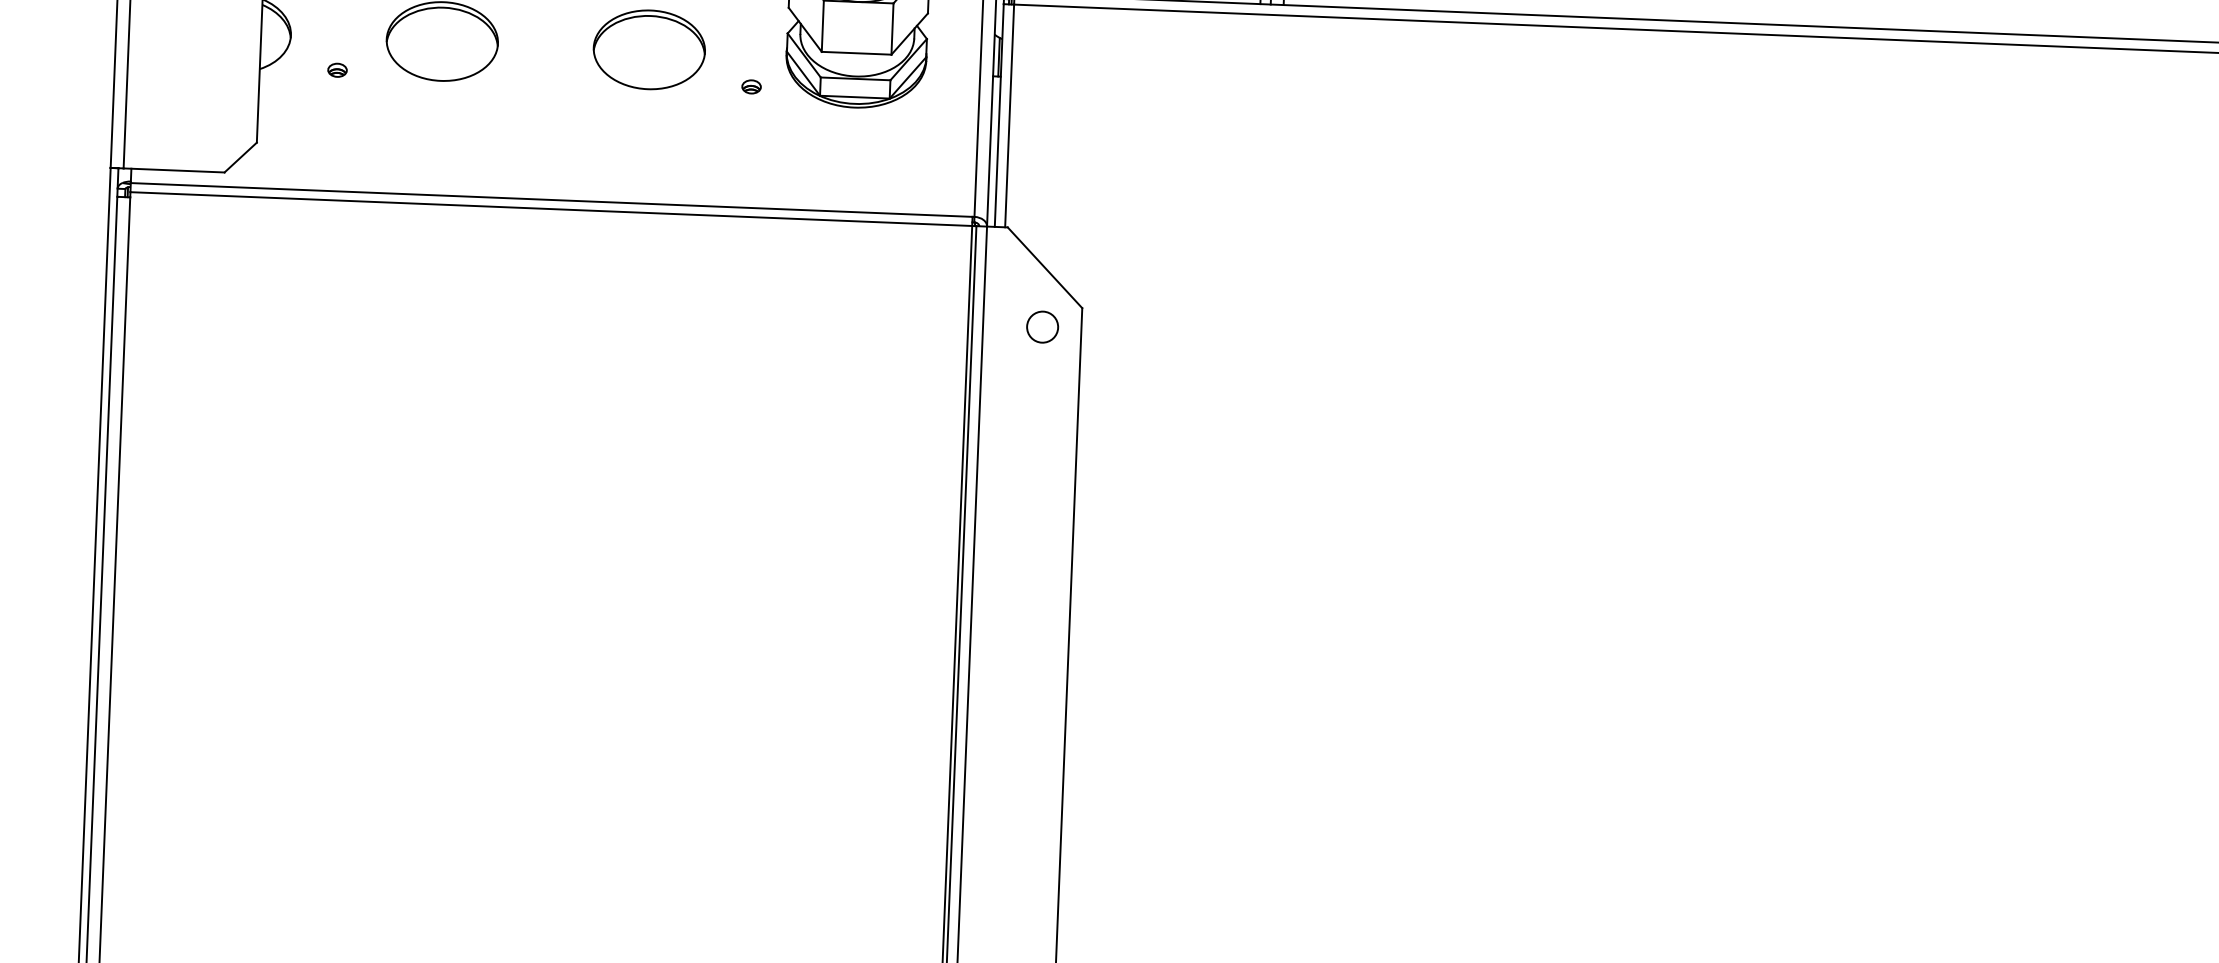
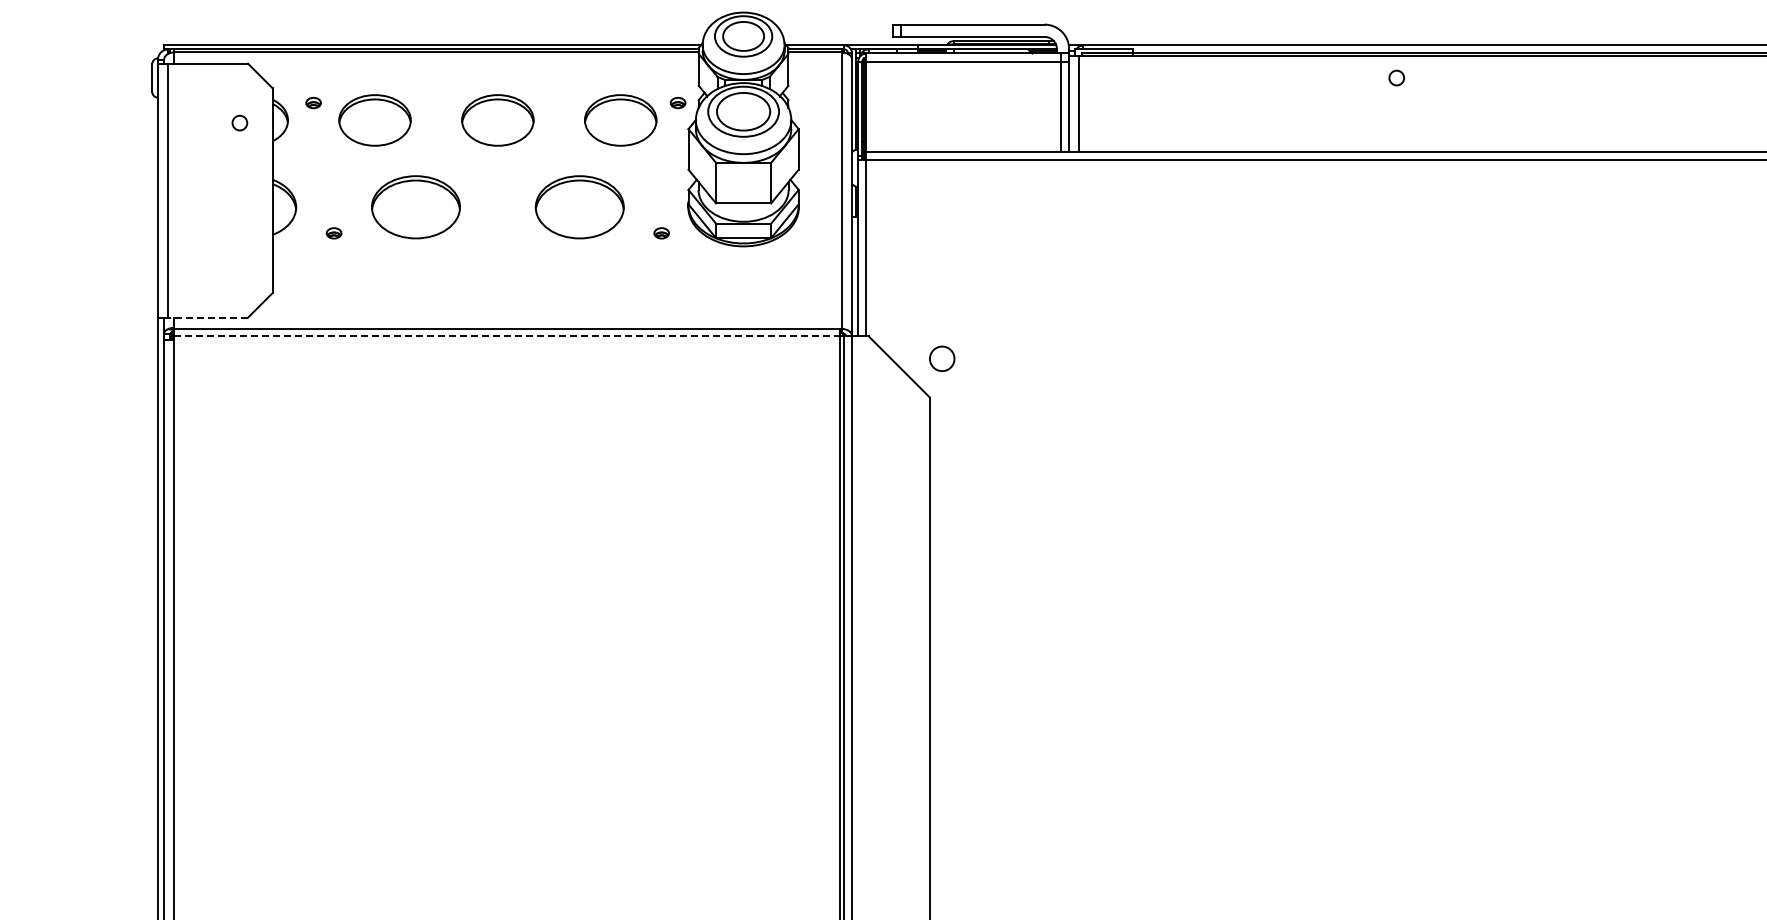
line: (174, 170) -> (208, 317), solid -> dashed
line: (551, 209) -> (507, 336), solid -> dashed
circle: (1042, 326) -> (942, 358), moved

